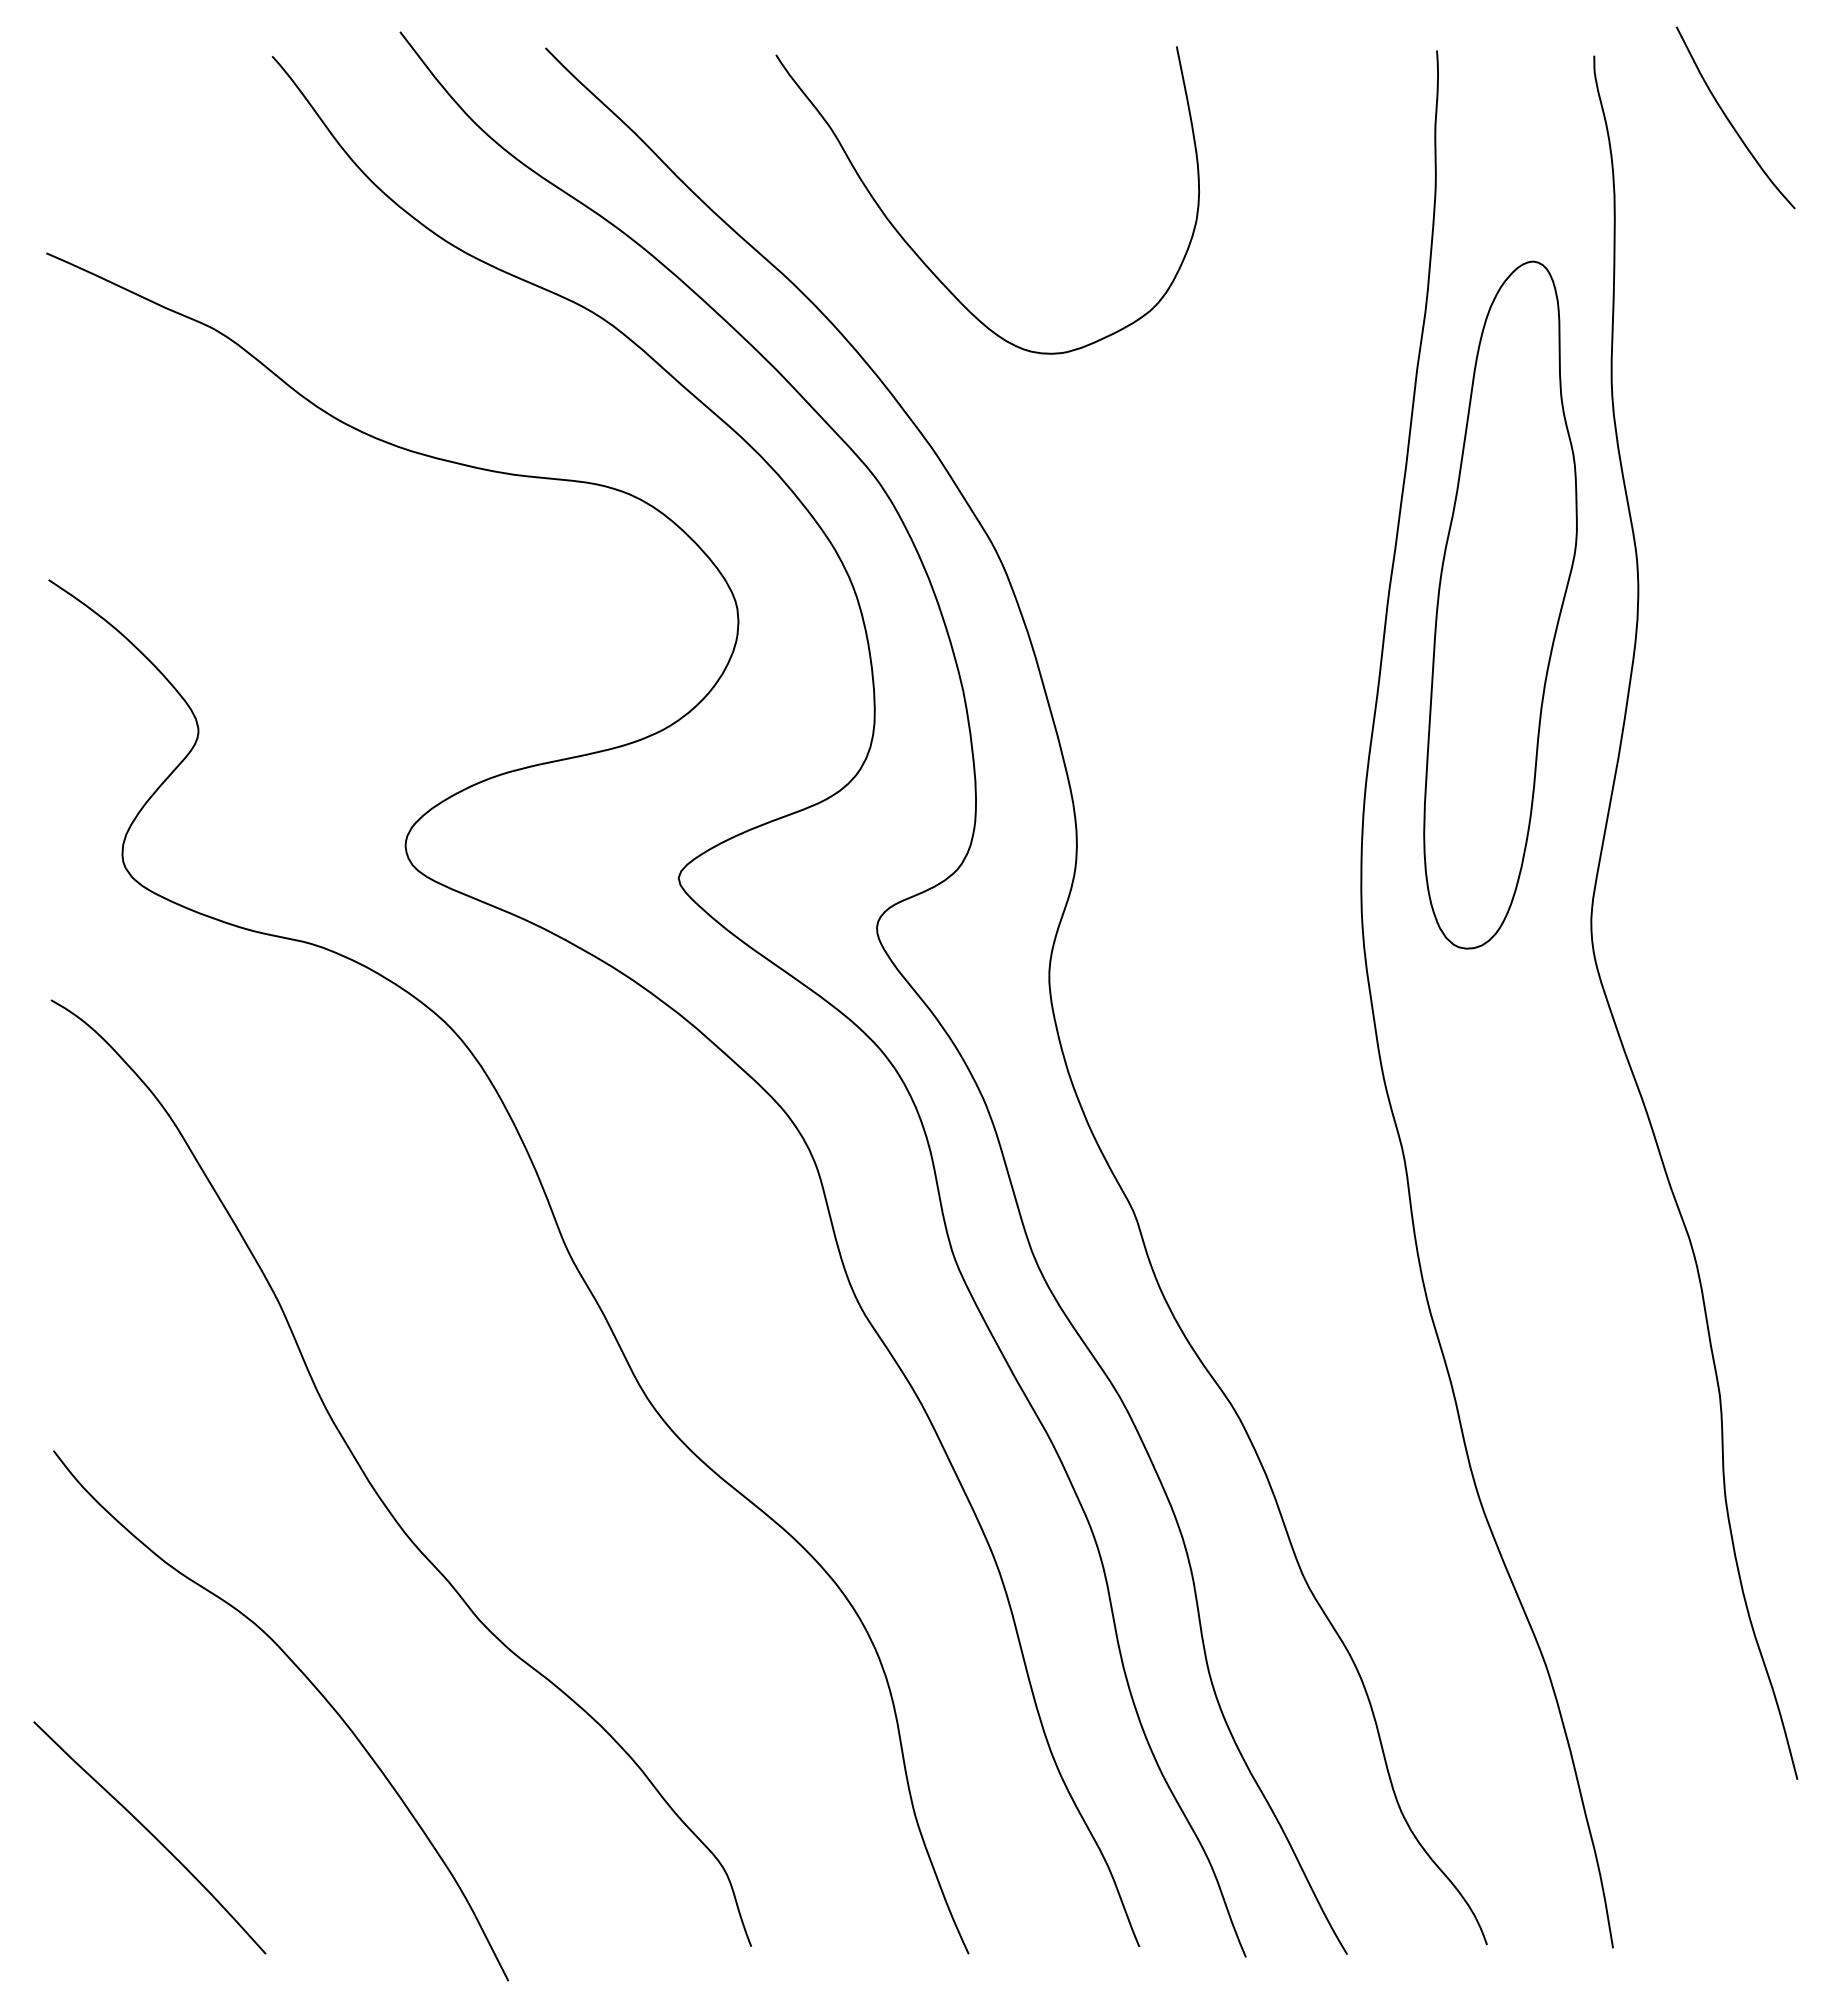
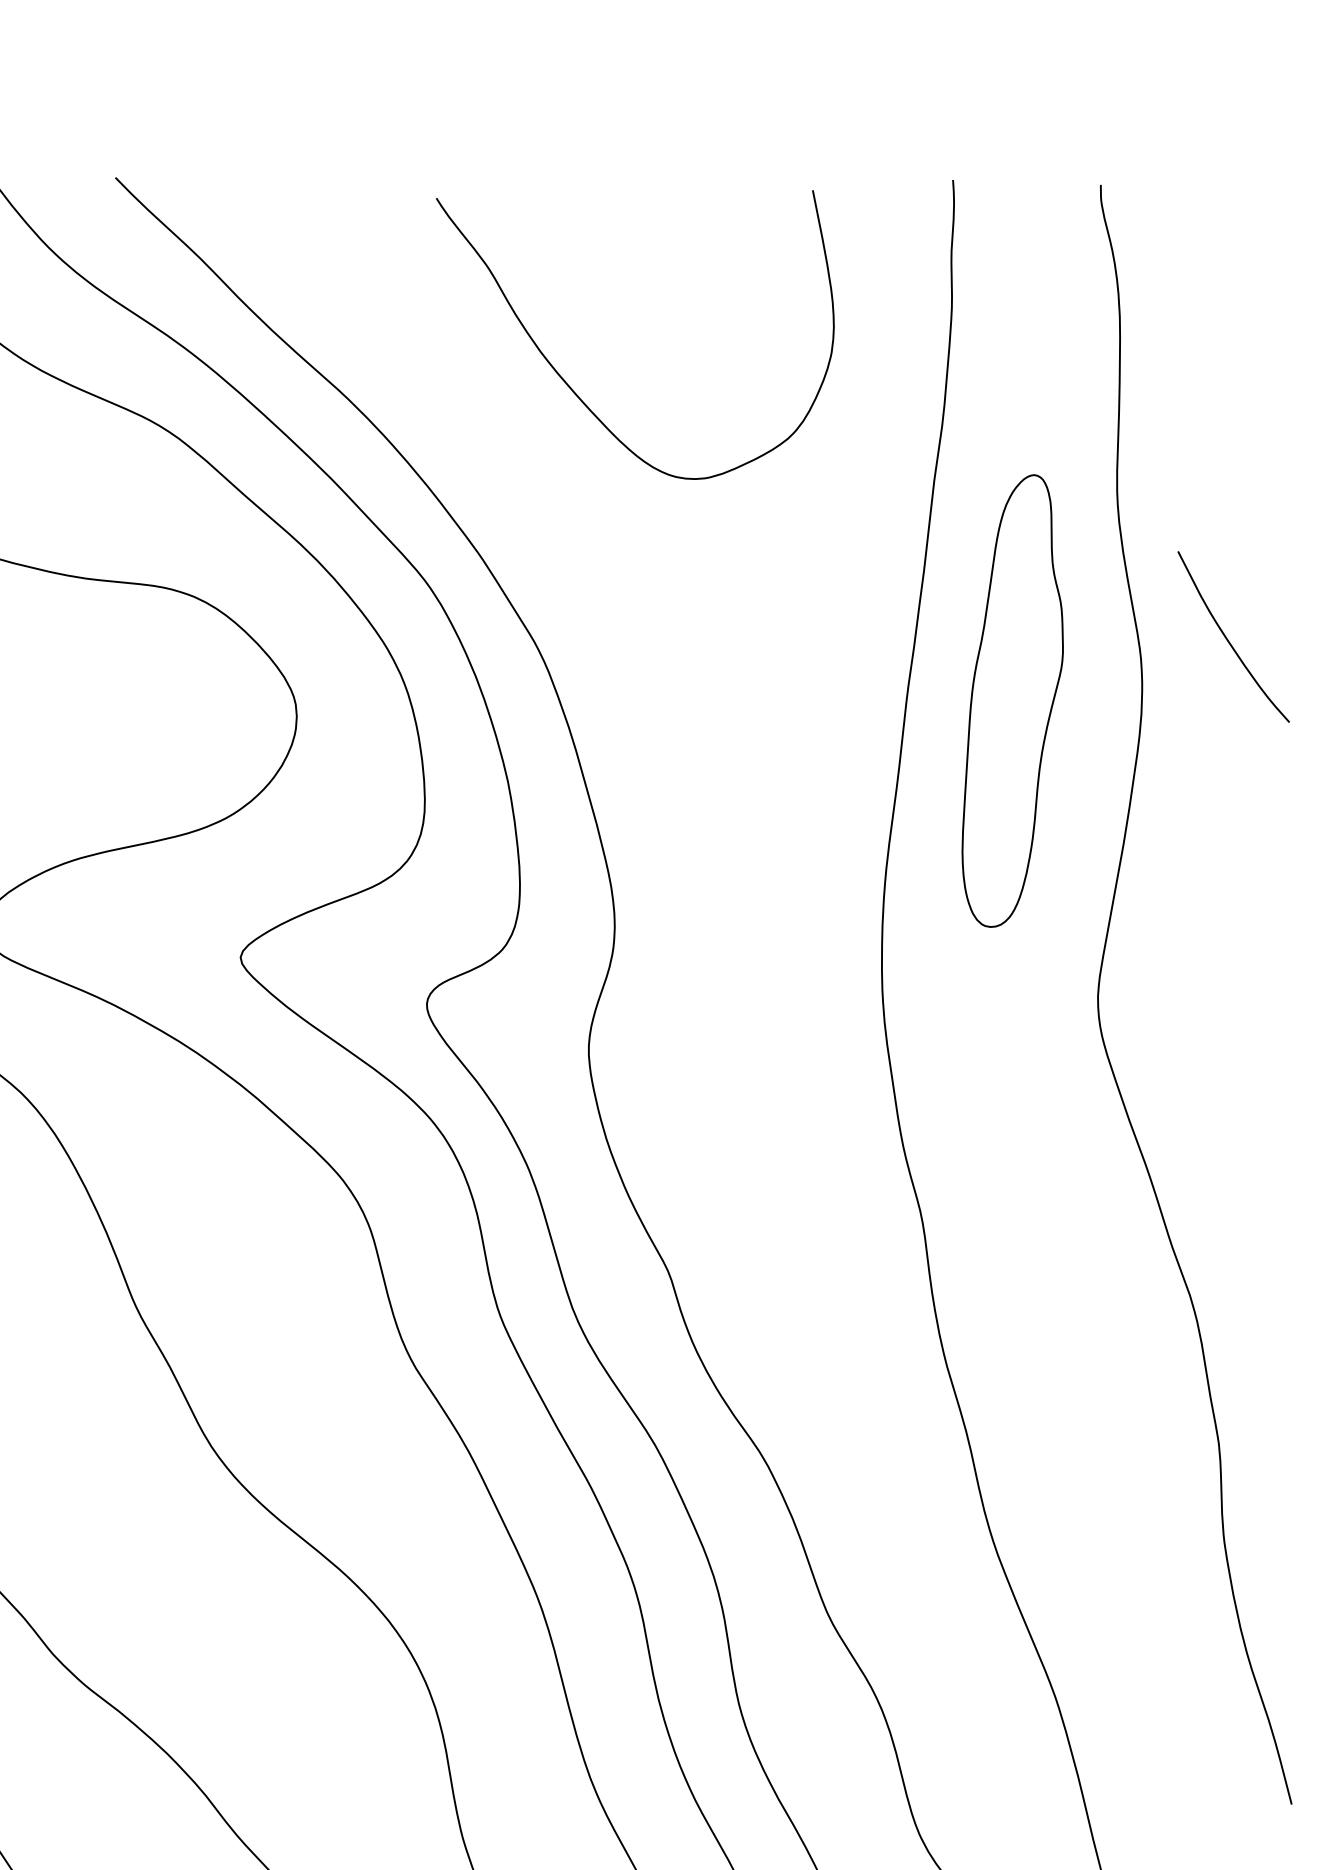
curve: (1729, 119) -> (1227, 638), moved
curve: (923, 260) -> (574, 391), moved
part: (1500, 604) -> (1012, 700), size x0.7

